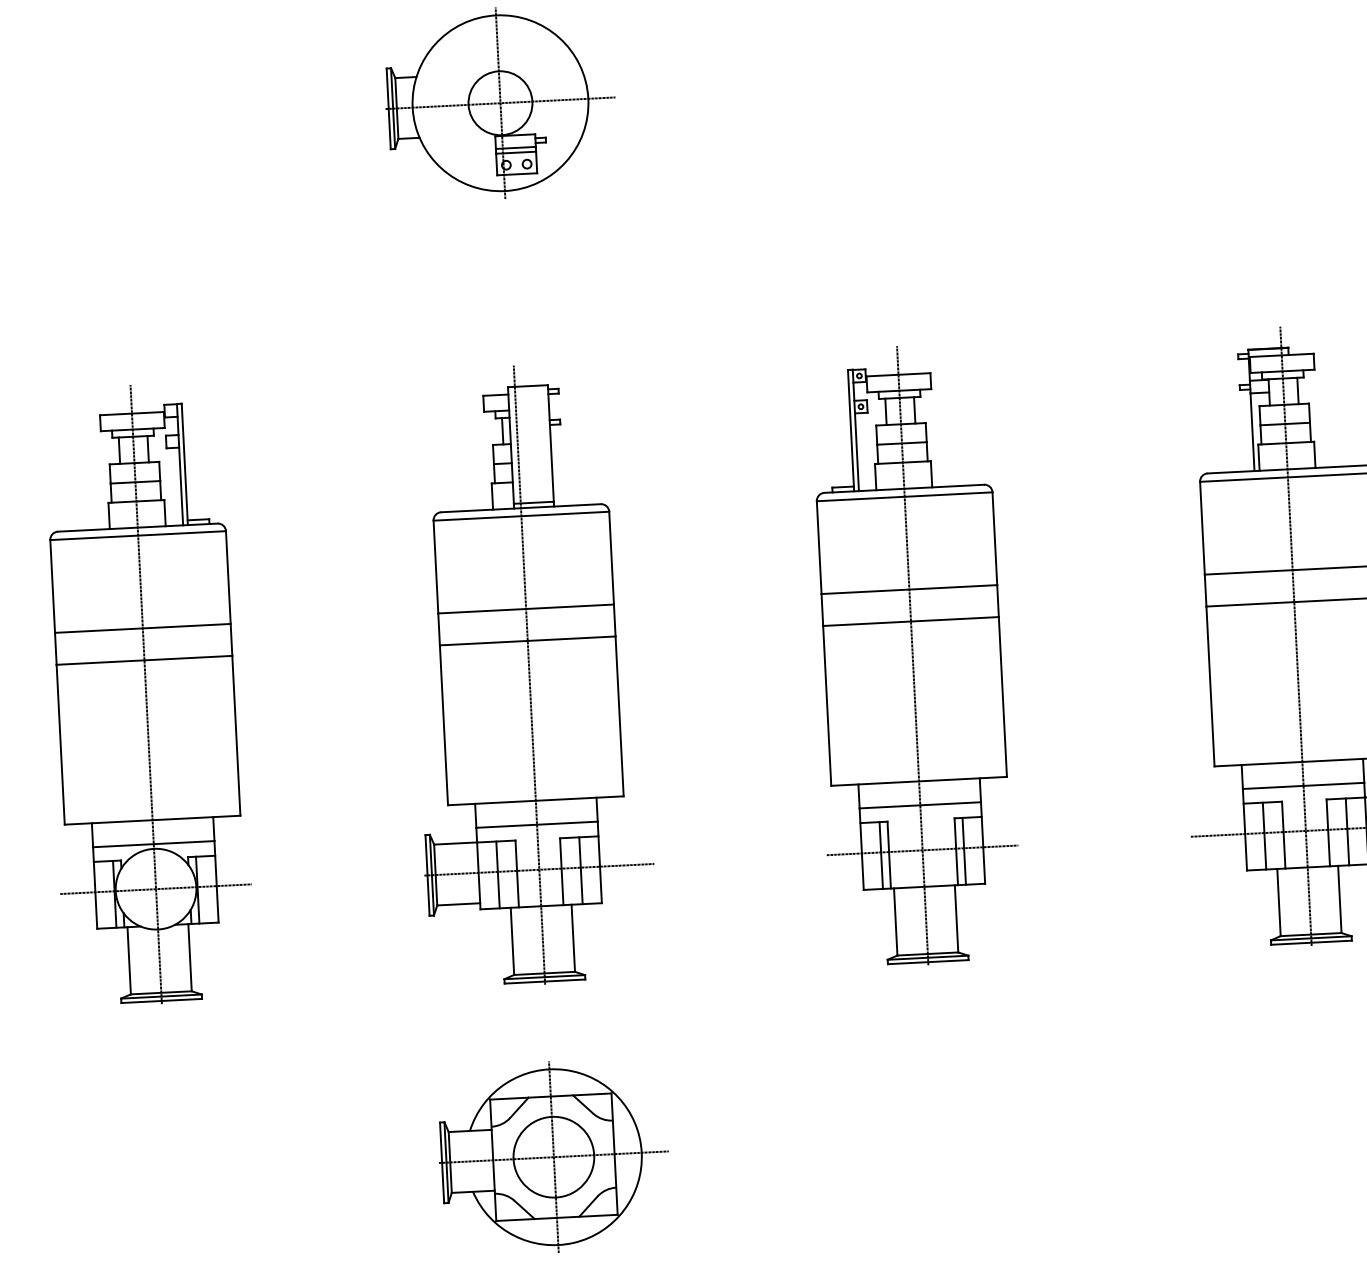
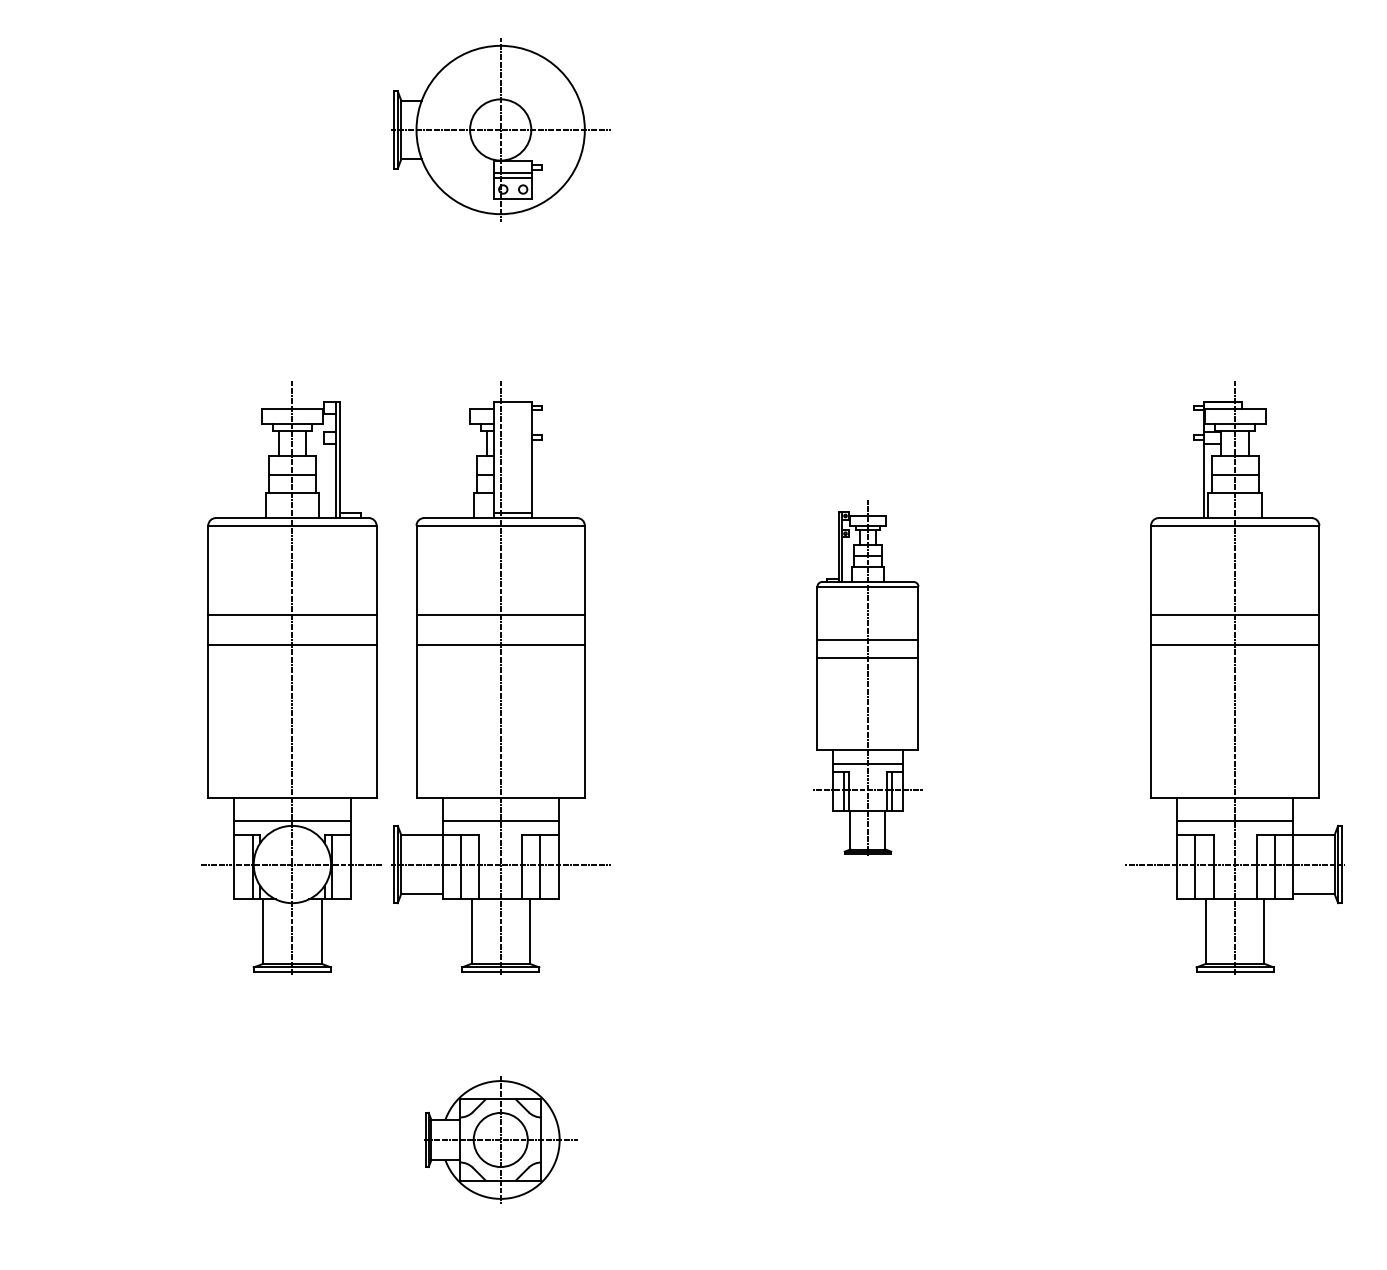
part: (912, 655) -> (867, 677), size x0.6
part: (145, 694) -> (291, 677), moved
part: (553, 1156) -> (500, 1139), size x0.7

